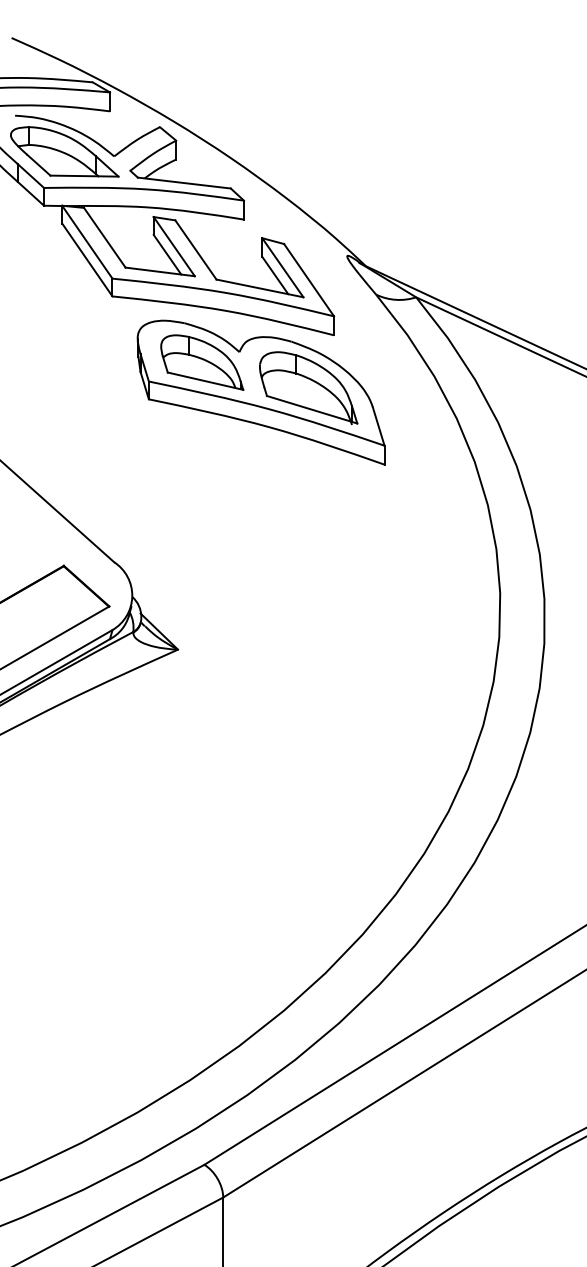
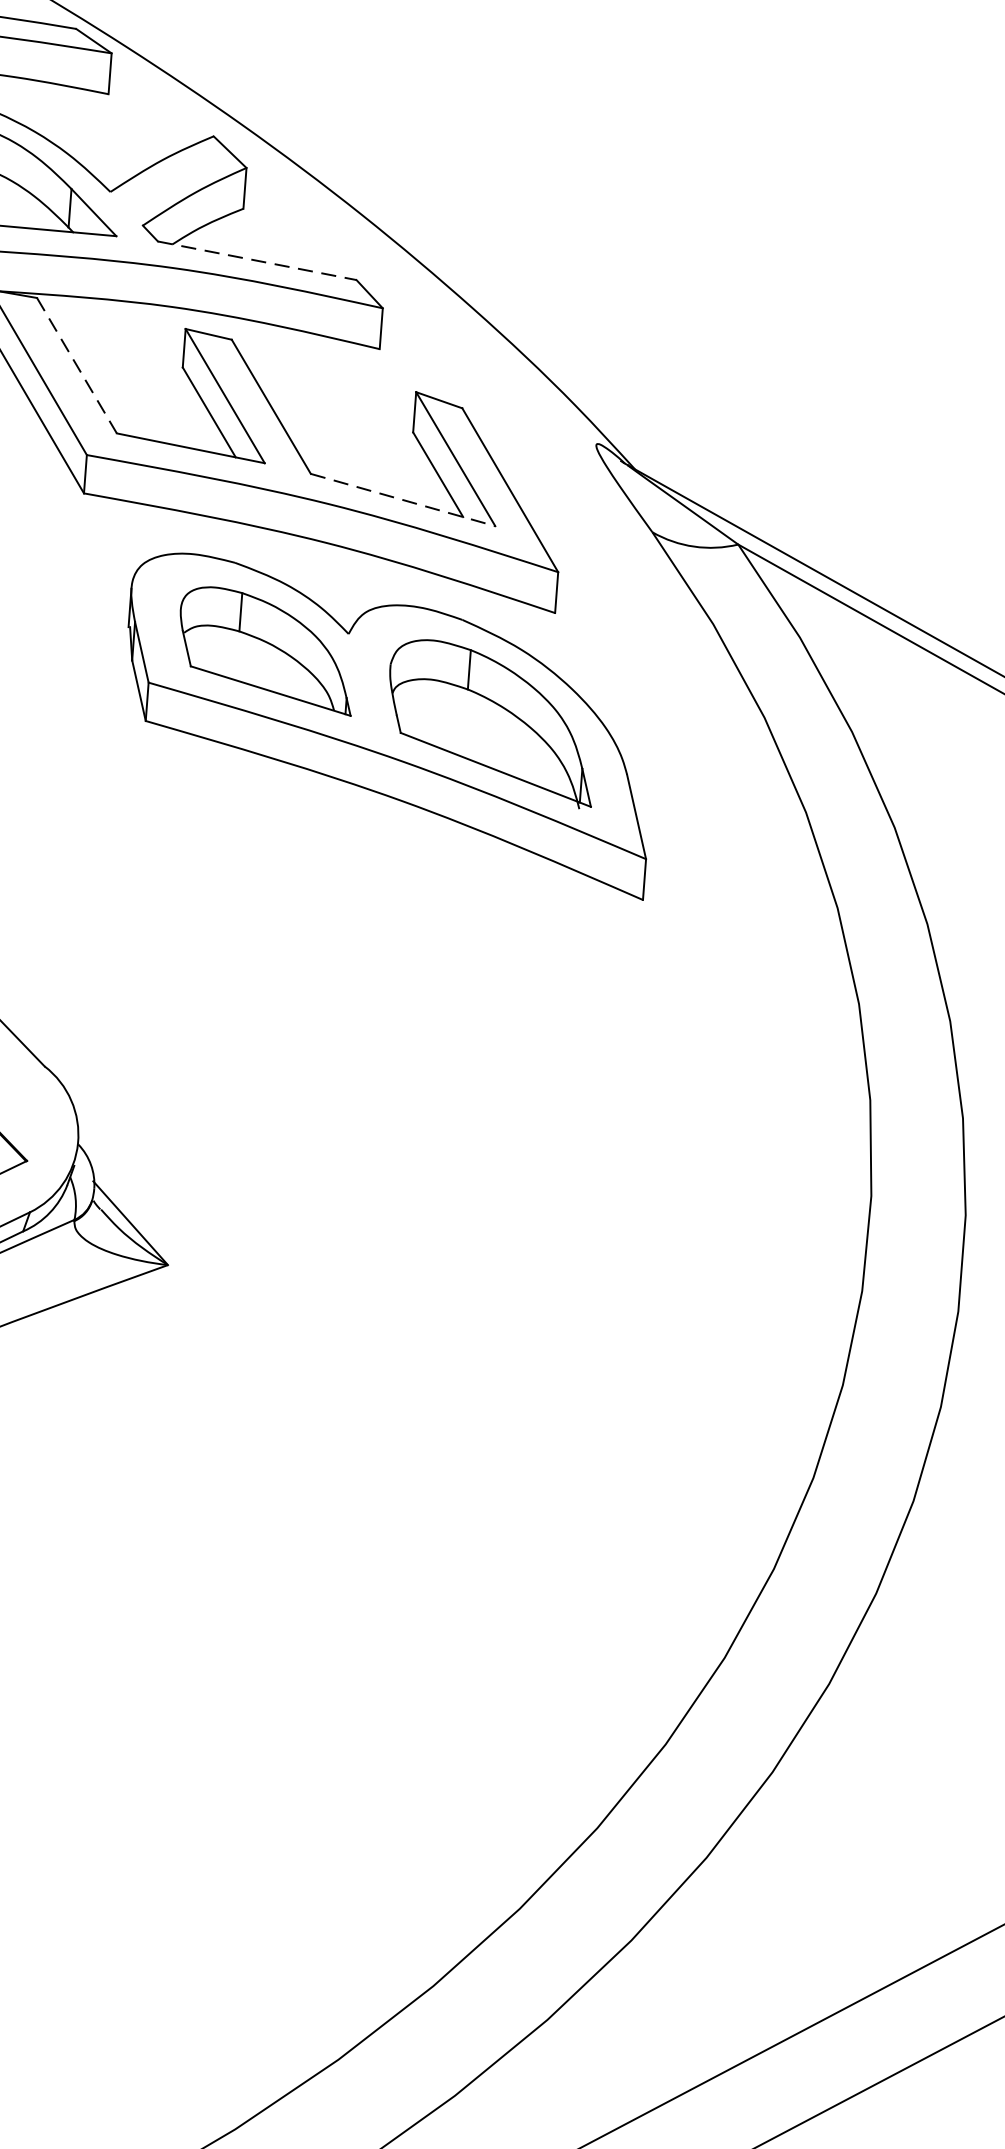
line: (184, 183) -> (257, 261), solid -> dashed
line: (105, 238) -> (78, 367), solid -> dashed
line: (260, 288) -> (404, 500), solid -> dashed

